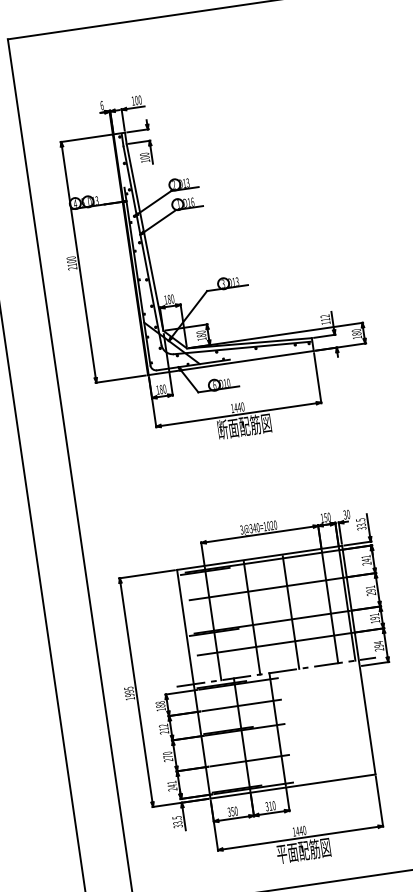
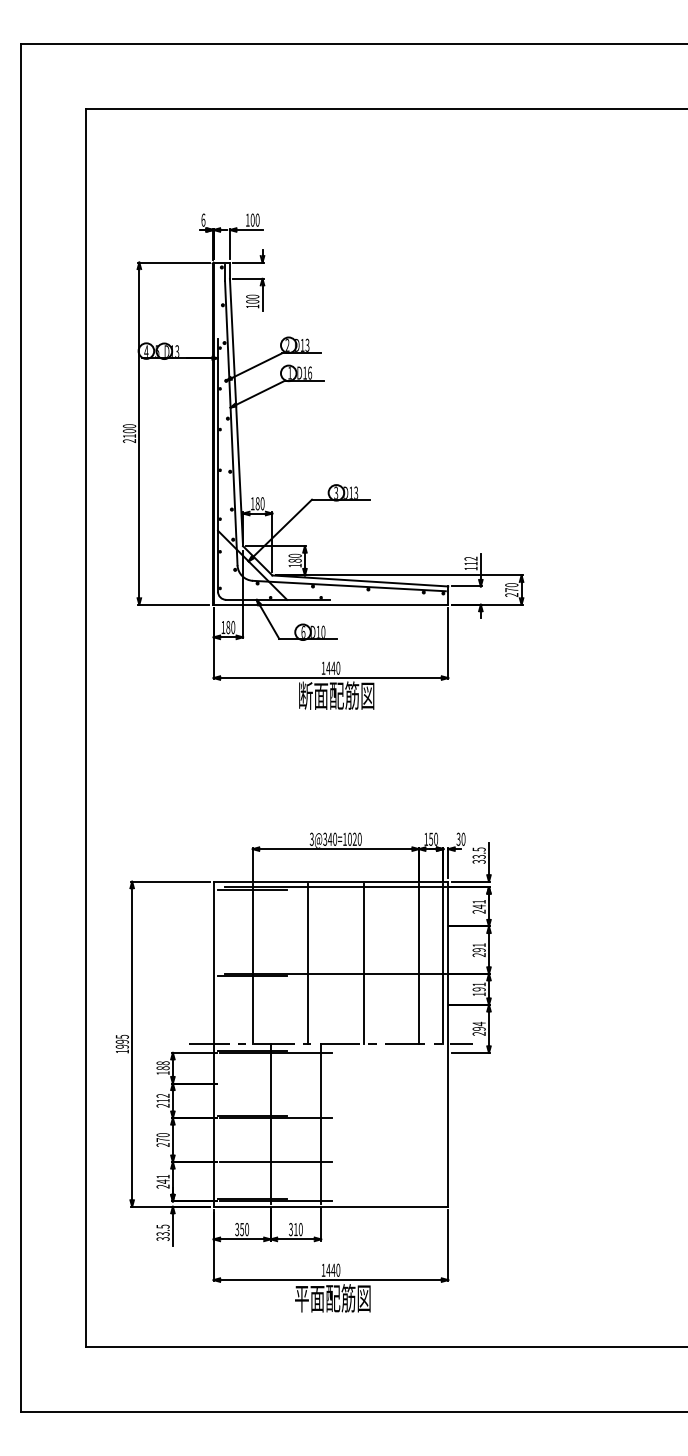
text: (356, 335) -> (511, 592), 180 -> 270
line: (267, 588) -> (335, 926), removed
line: (275, 643) -> (335, 1004), removed
line: (241, 705) -> (275, 1083), removed

